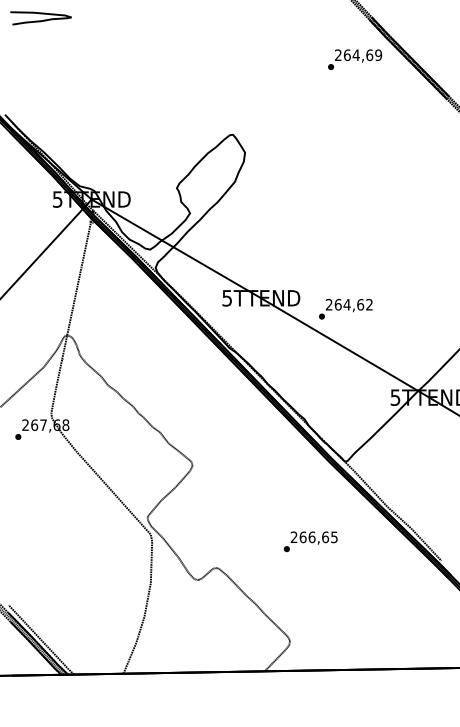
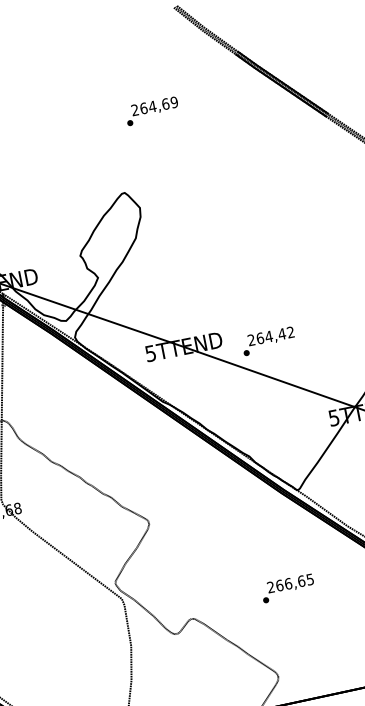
text: (355, 59) -> (152, 111), moved
text: (359, 304) -> (281, 334), 264,62 -> 264,42
text: (310, 541) -> (287, 588), moved

